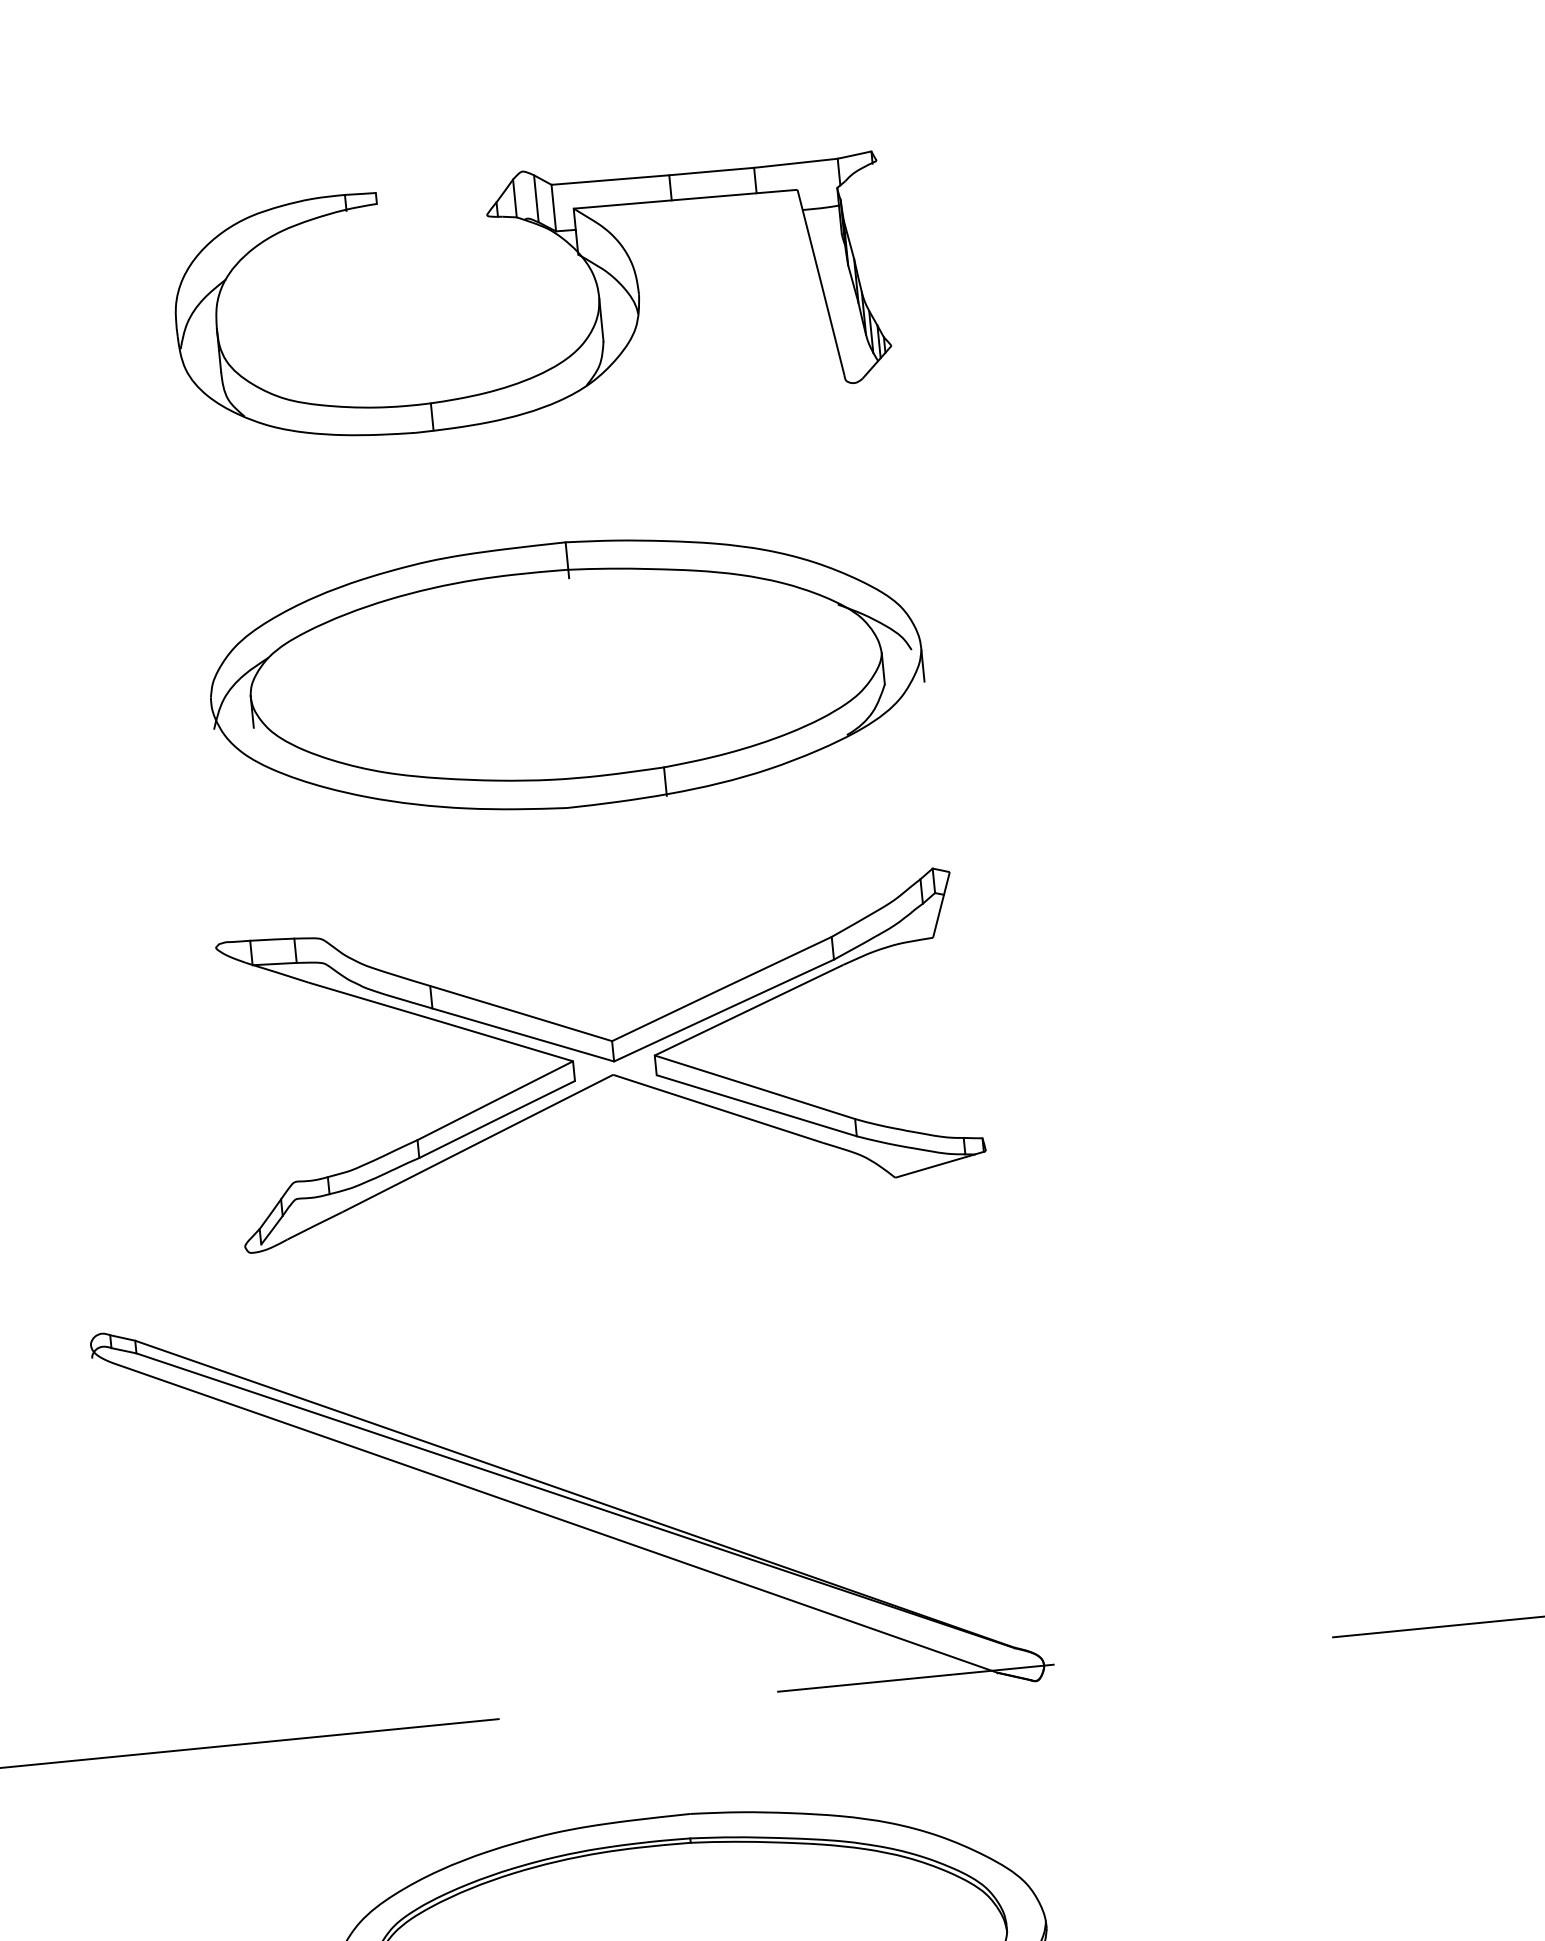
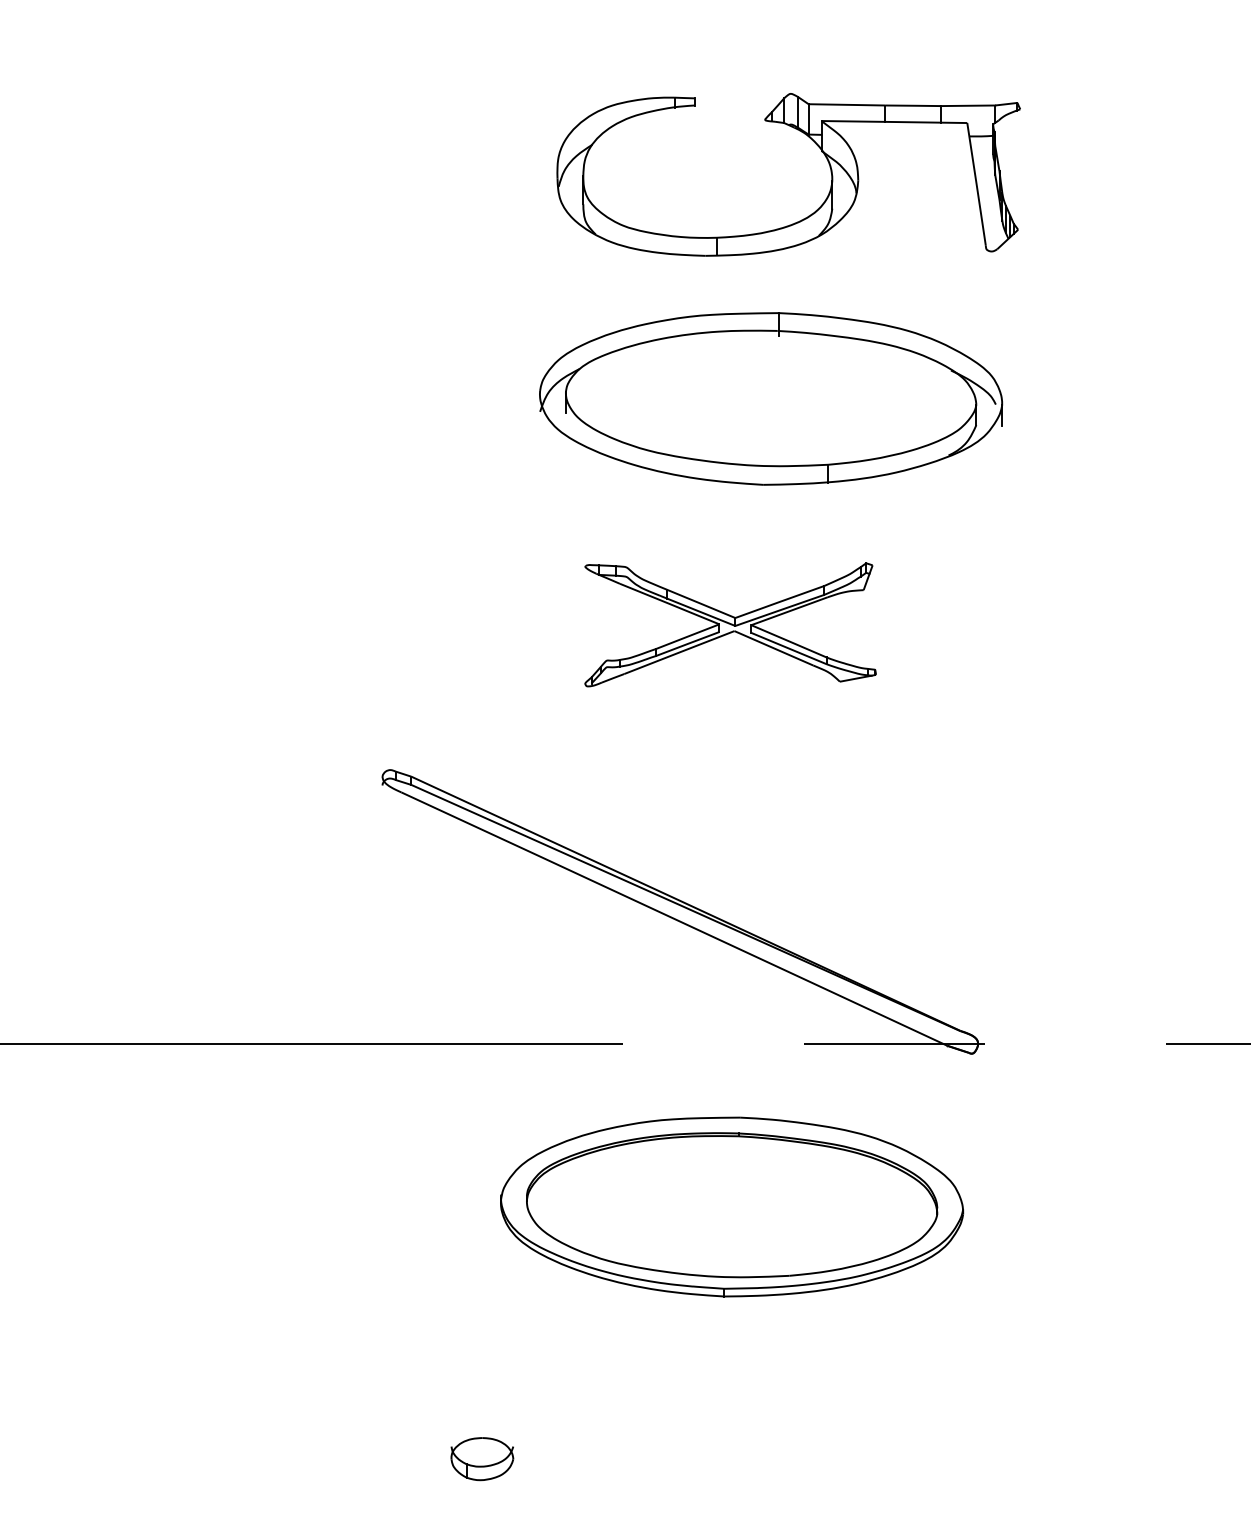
part: (576, 255) -> (820, 151), moved
part: (566, 674) -> (771, 398), moved
part: (601, 1059) -> (730, 624), size x0.6

